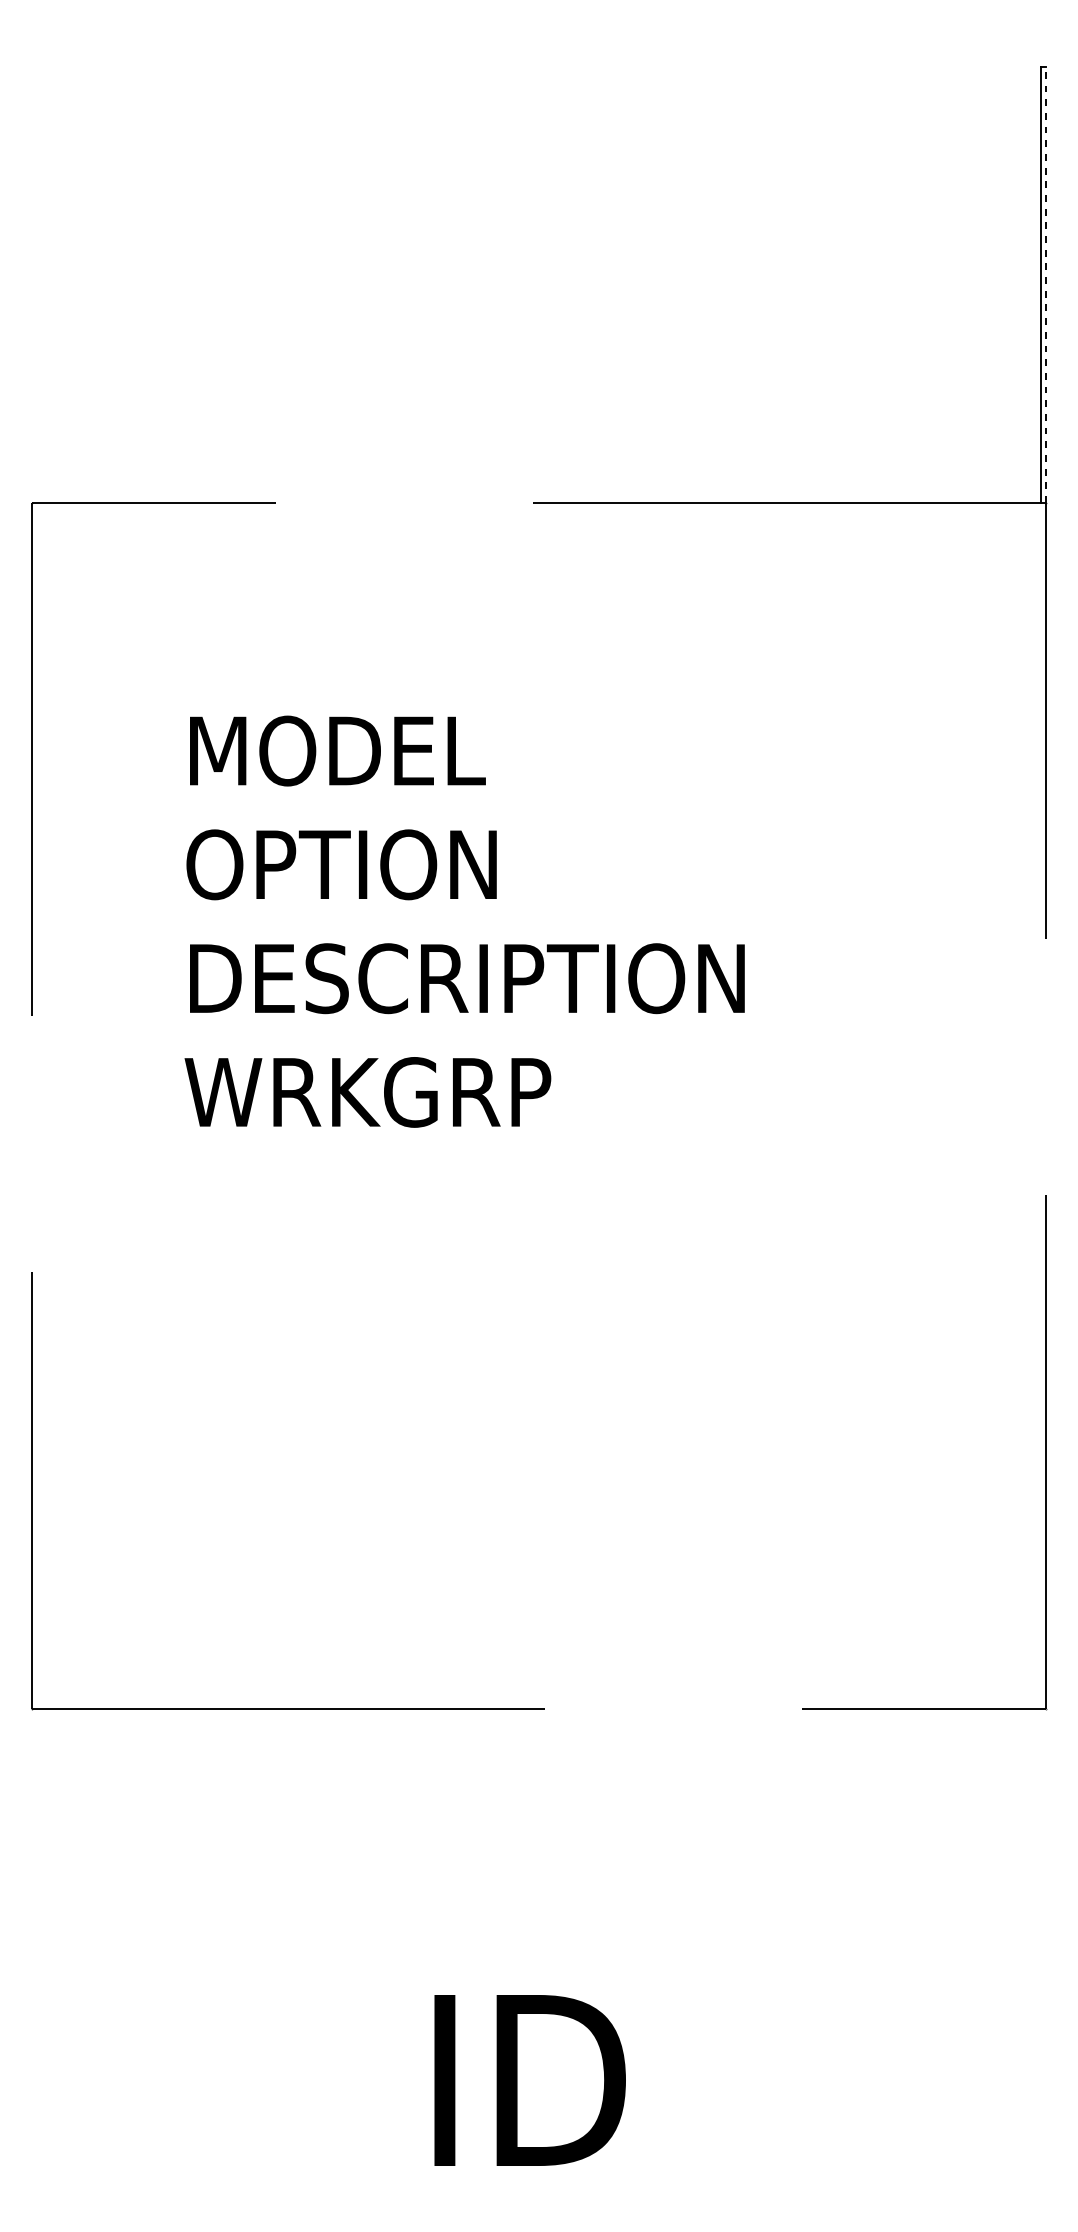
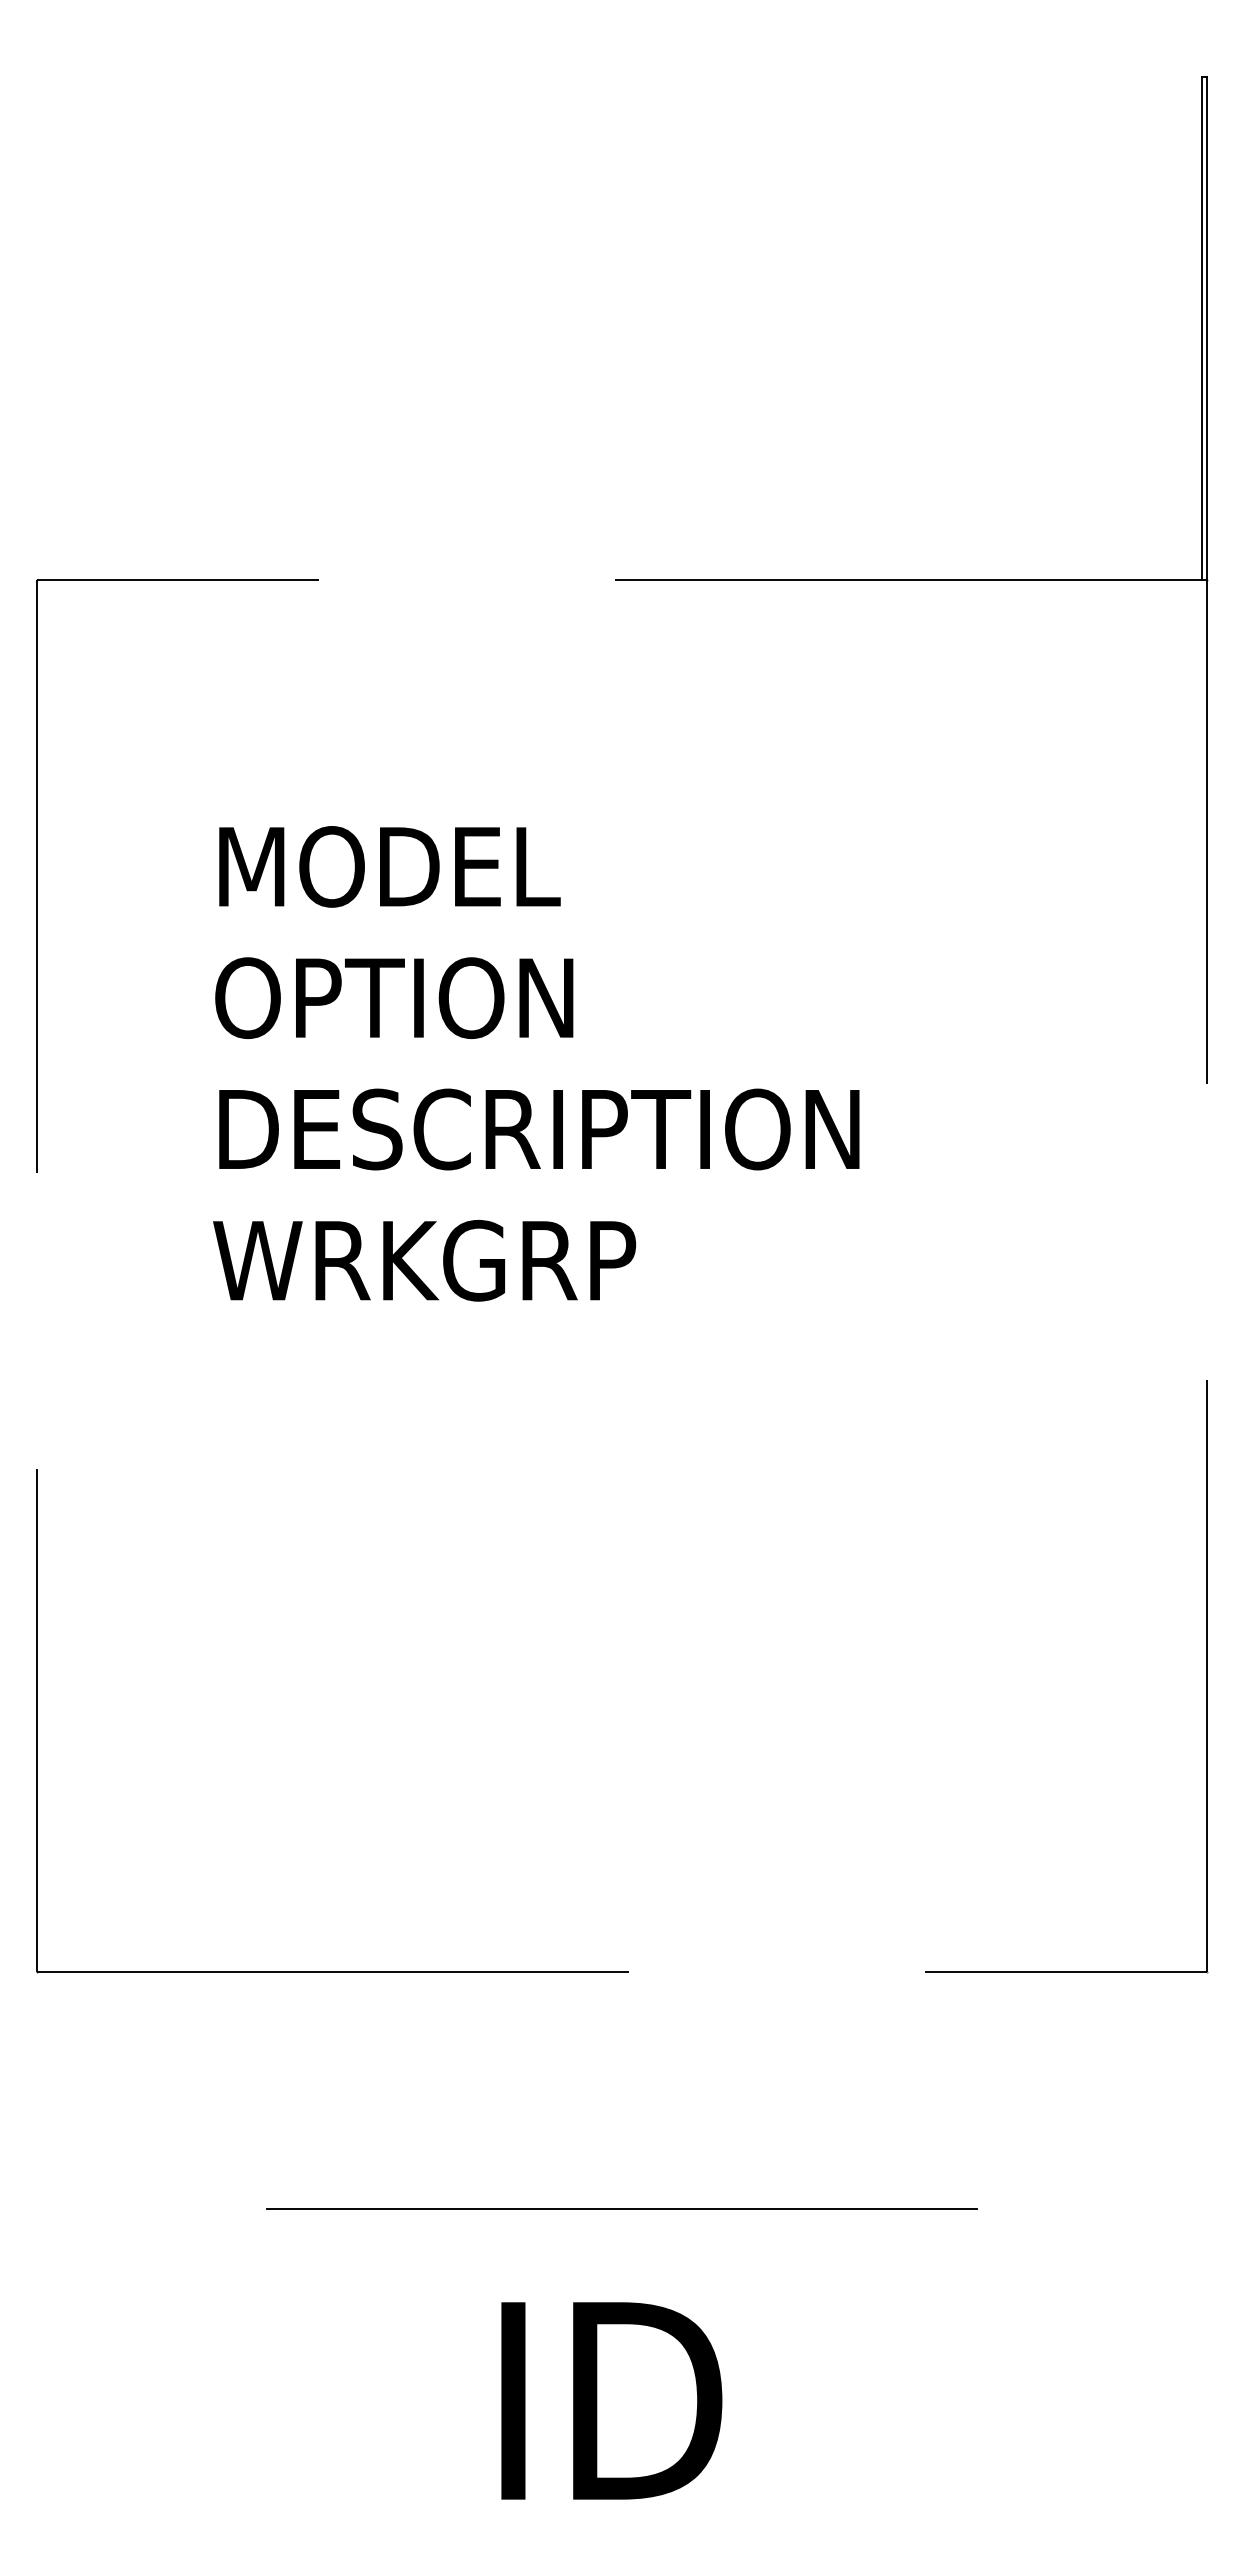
line: (1045, 284) -> (1206, 328), dashed -> solid
line: (538, 1913) -> (621, 2208), added

